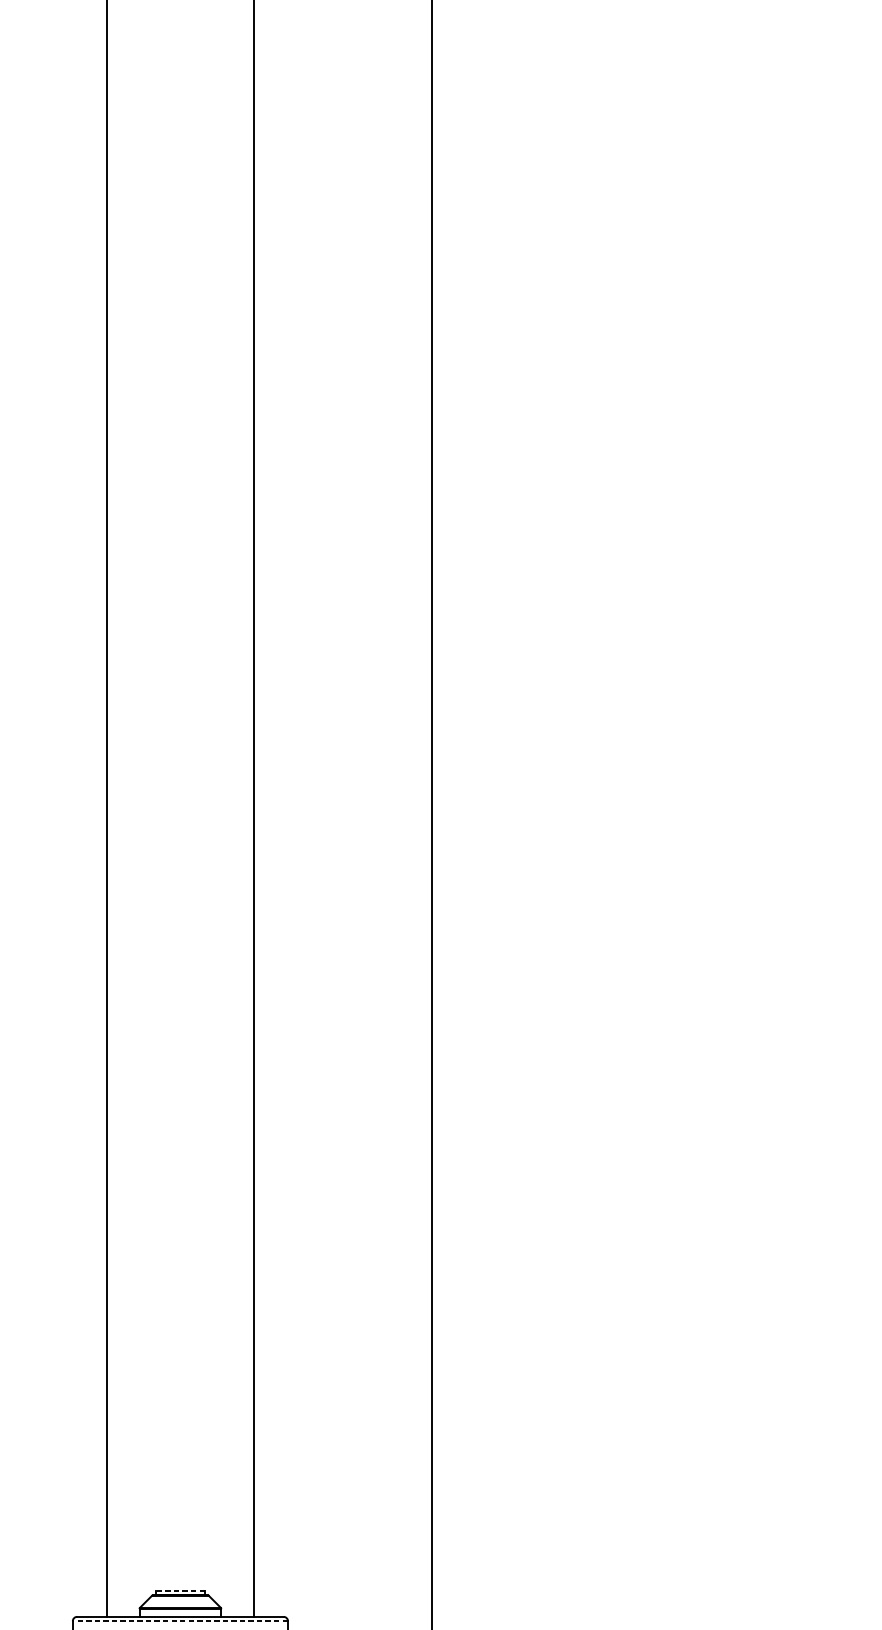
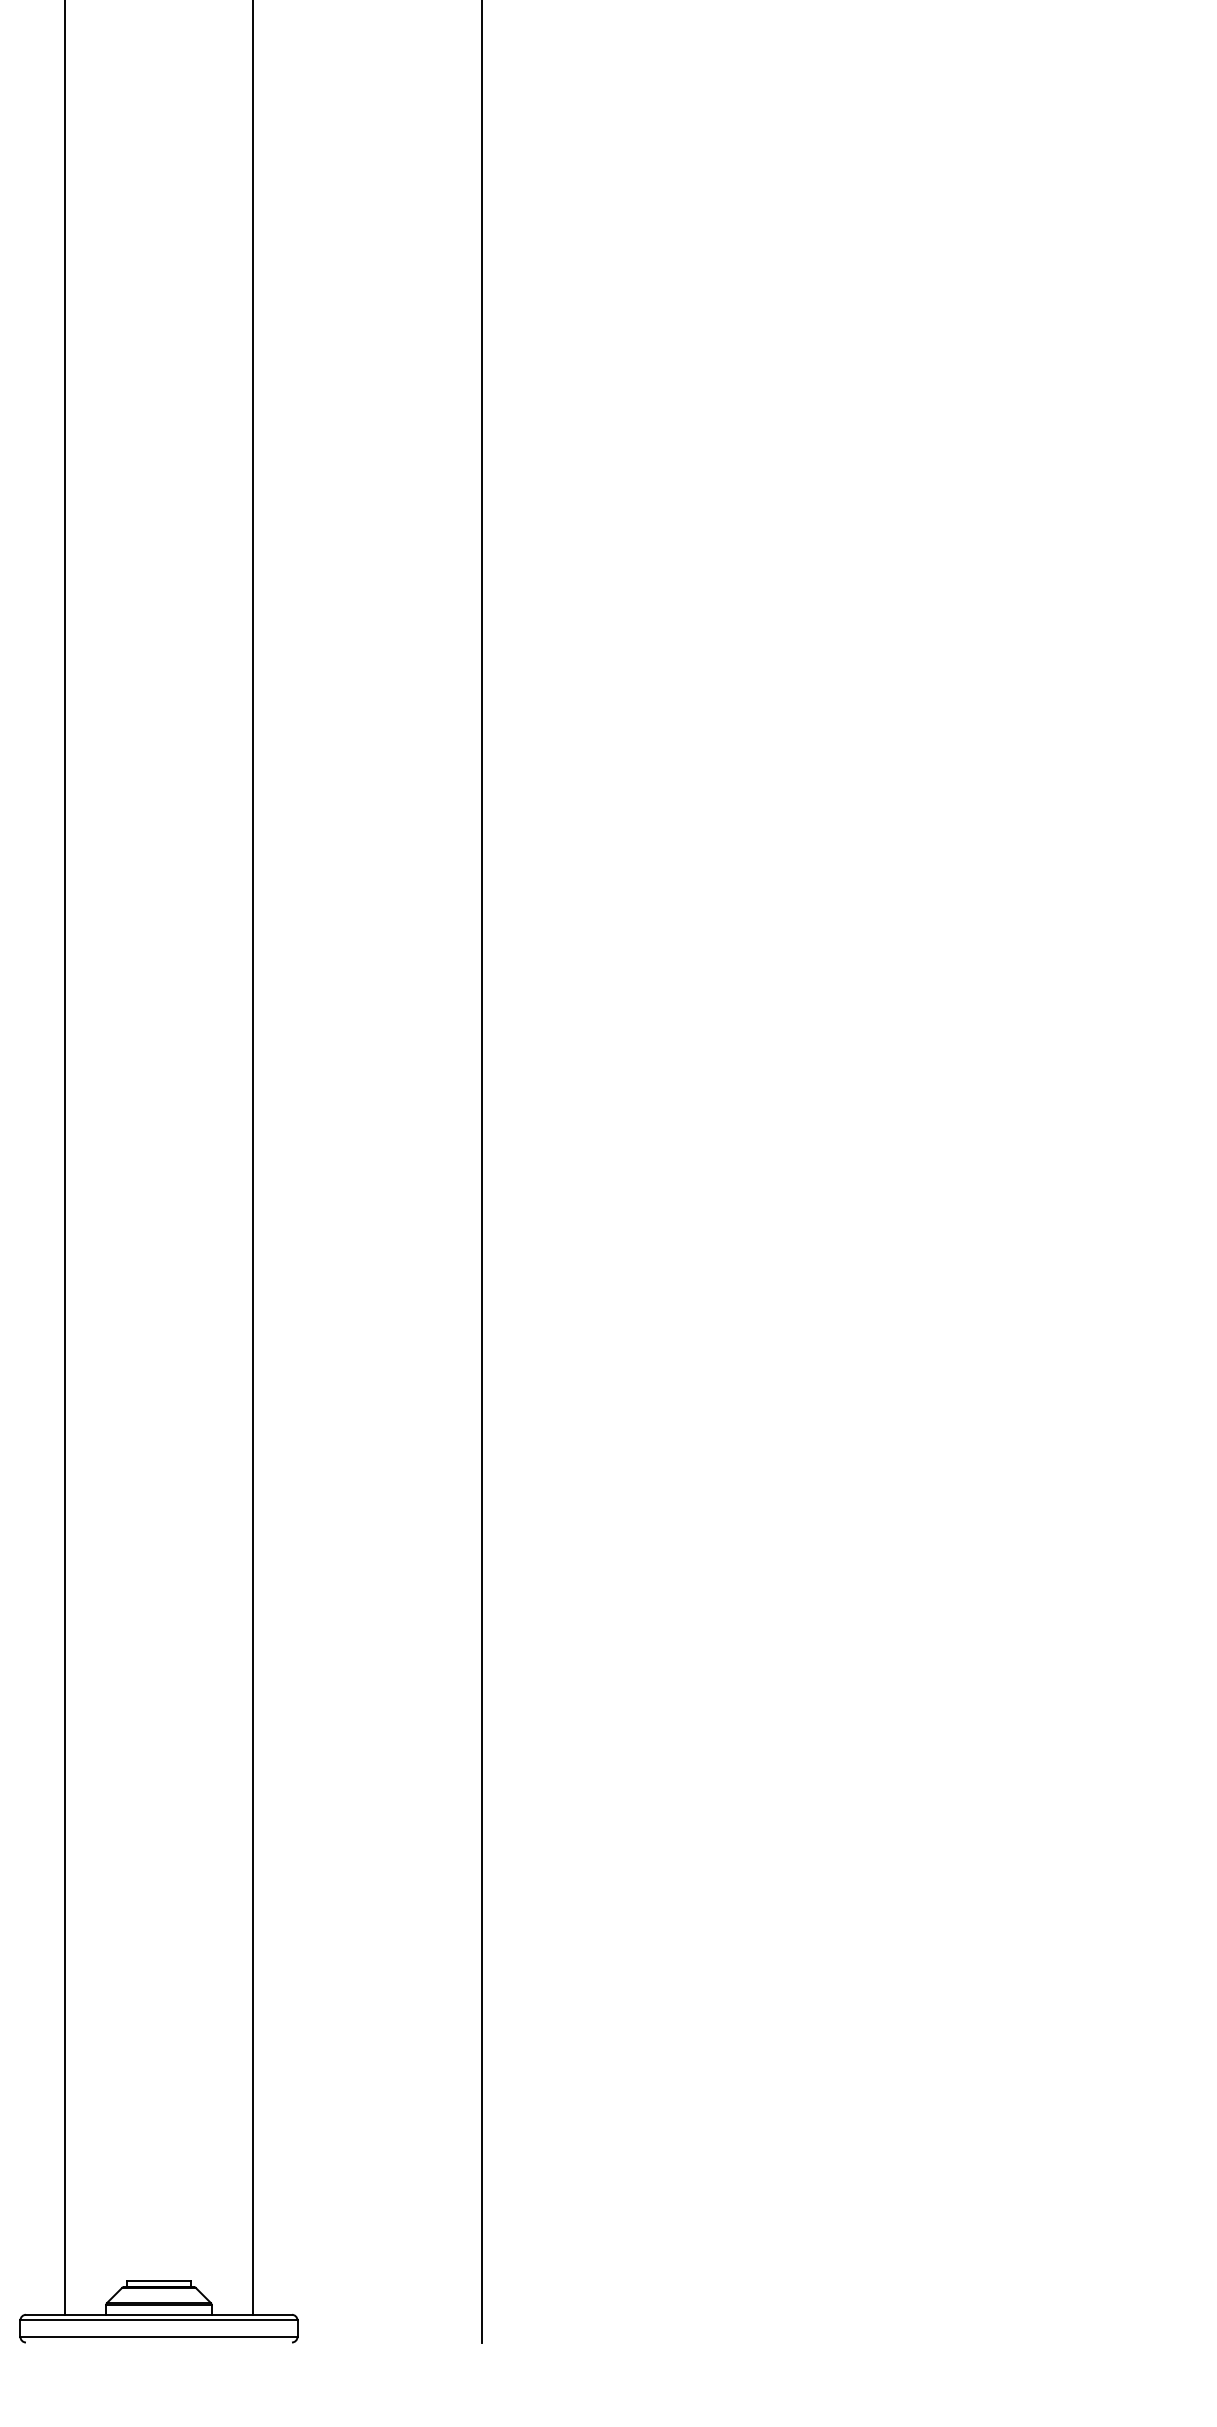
line: (180, 1591) -> (158, 2281), dashed -> solid
line: (180, 1621) -> (158, 2320), dashed -> solid

